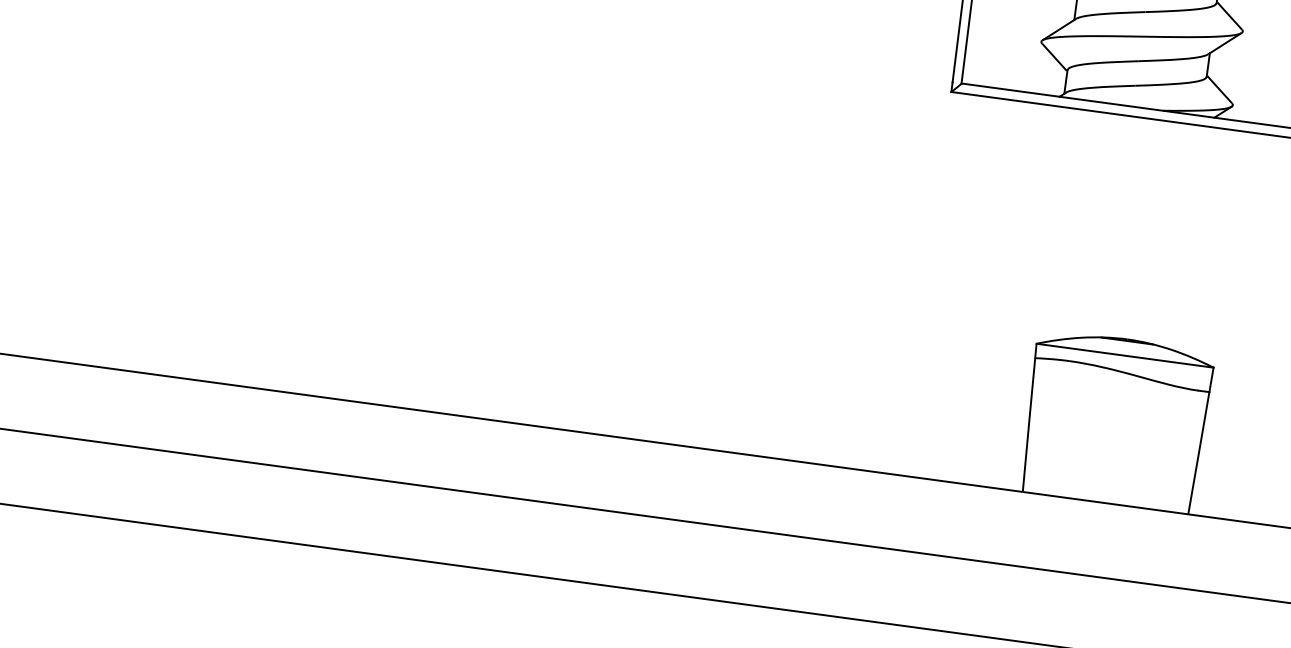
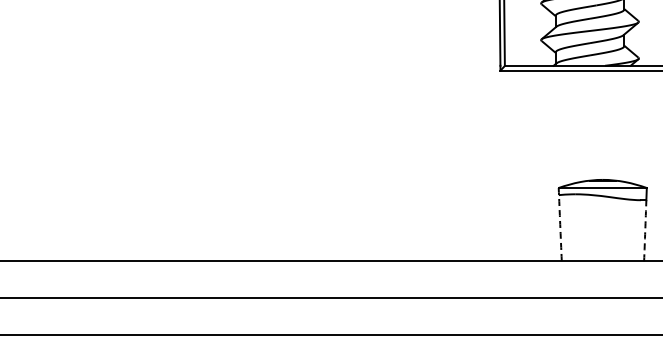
arc: (1030, 417) -> (560, 224), solid -> dashed
arc: (1199, 452) -> (645, 230), solid -> dashed

